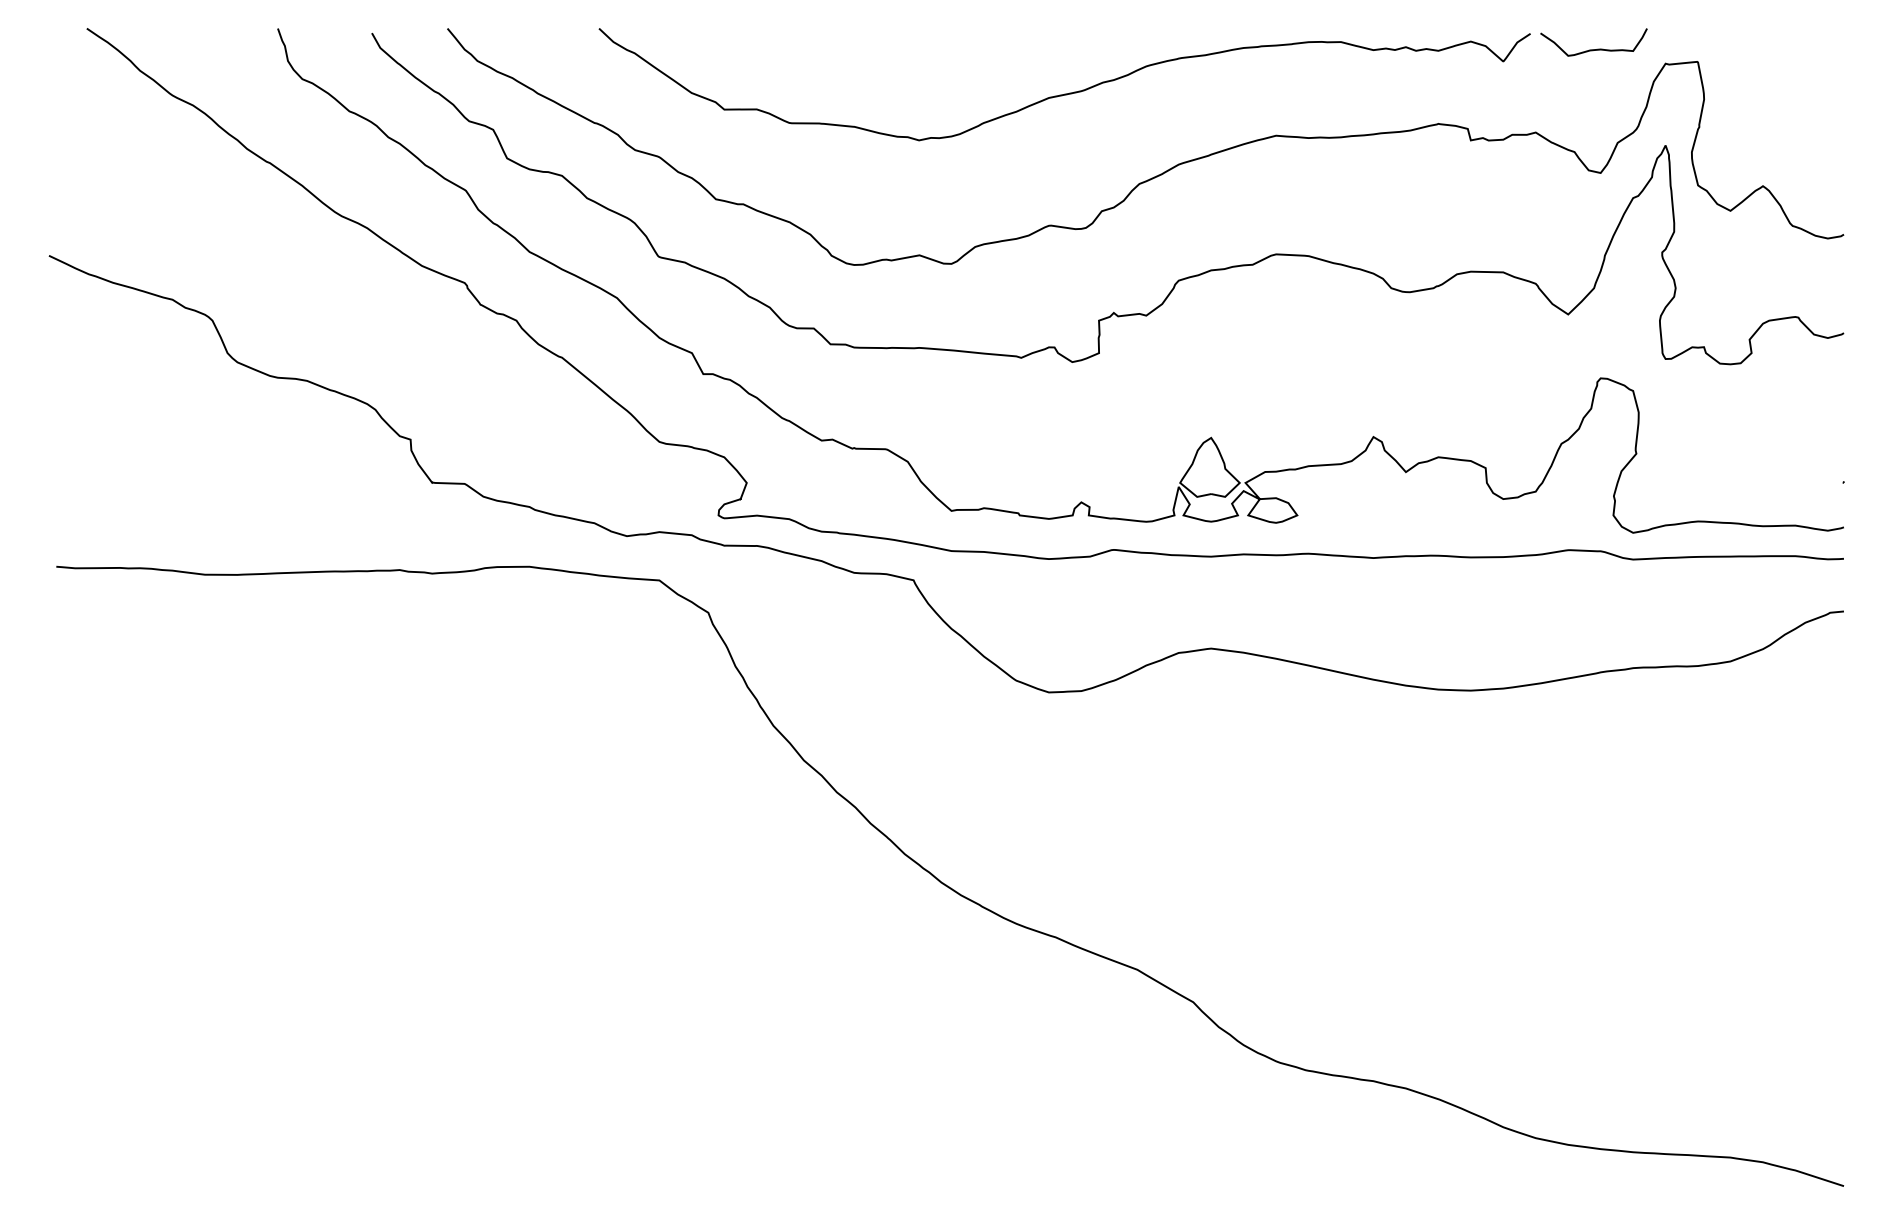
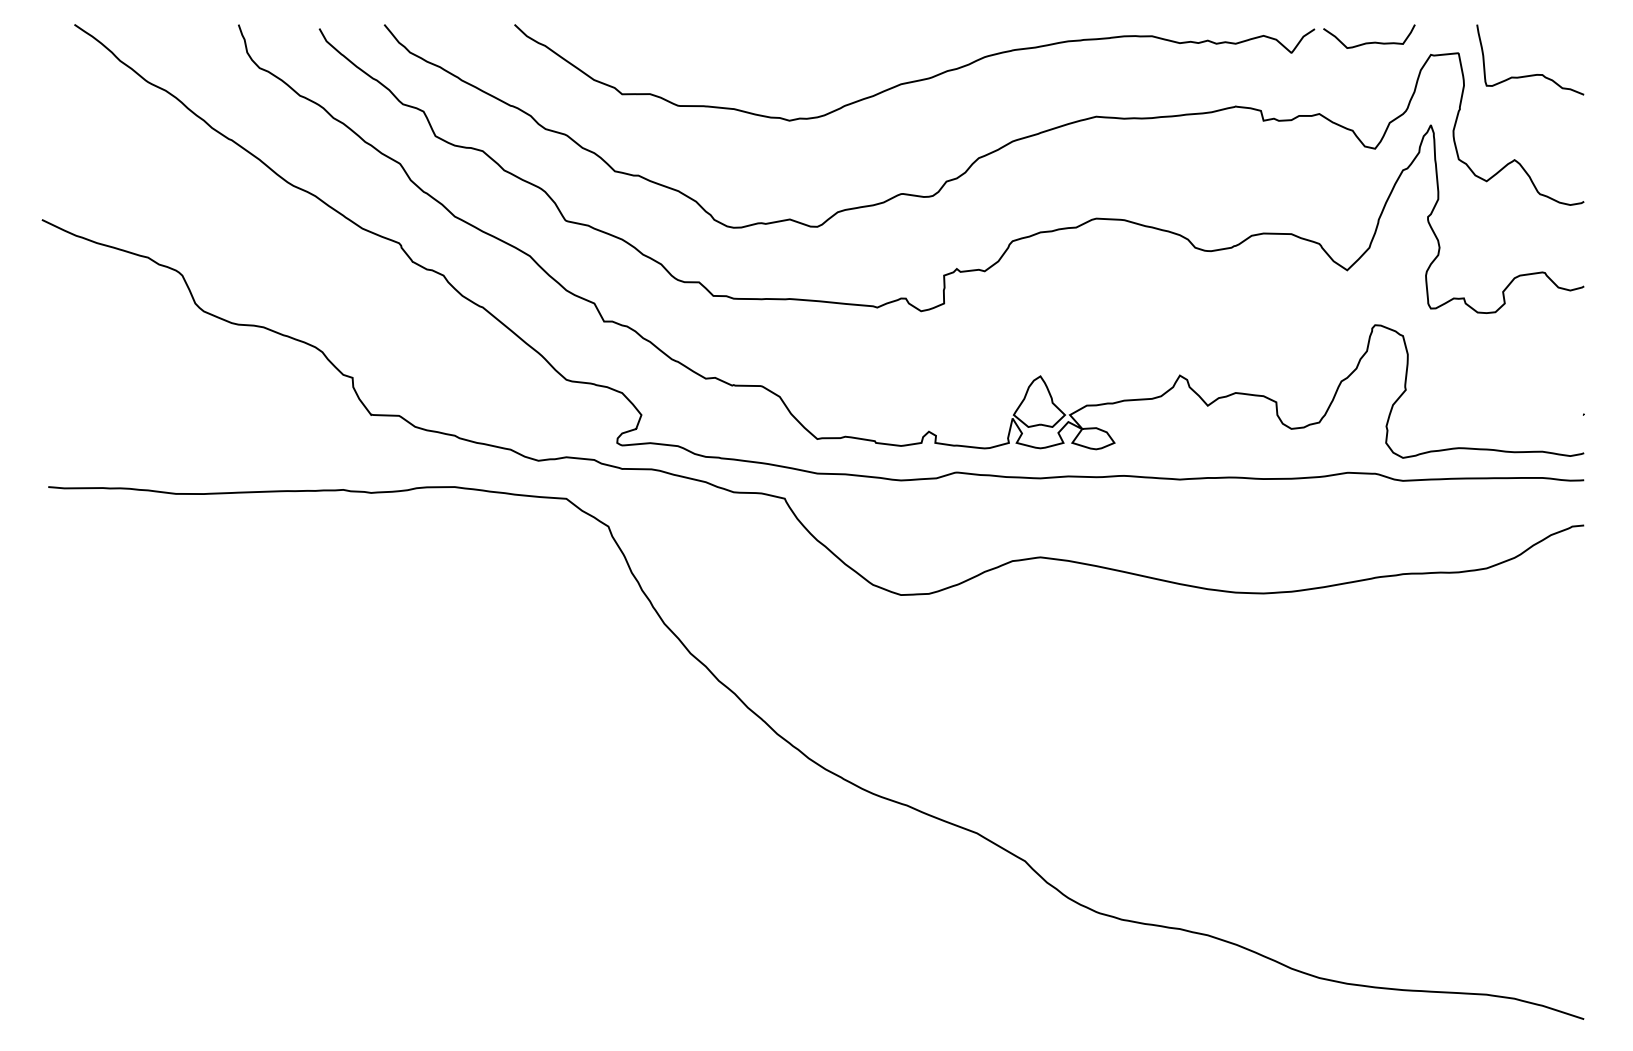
curve: (1783, 86) -> (1532, 74), added

